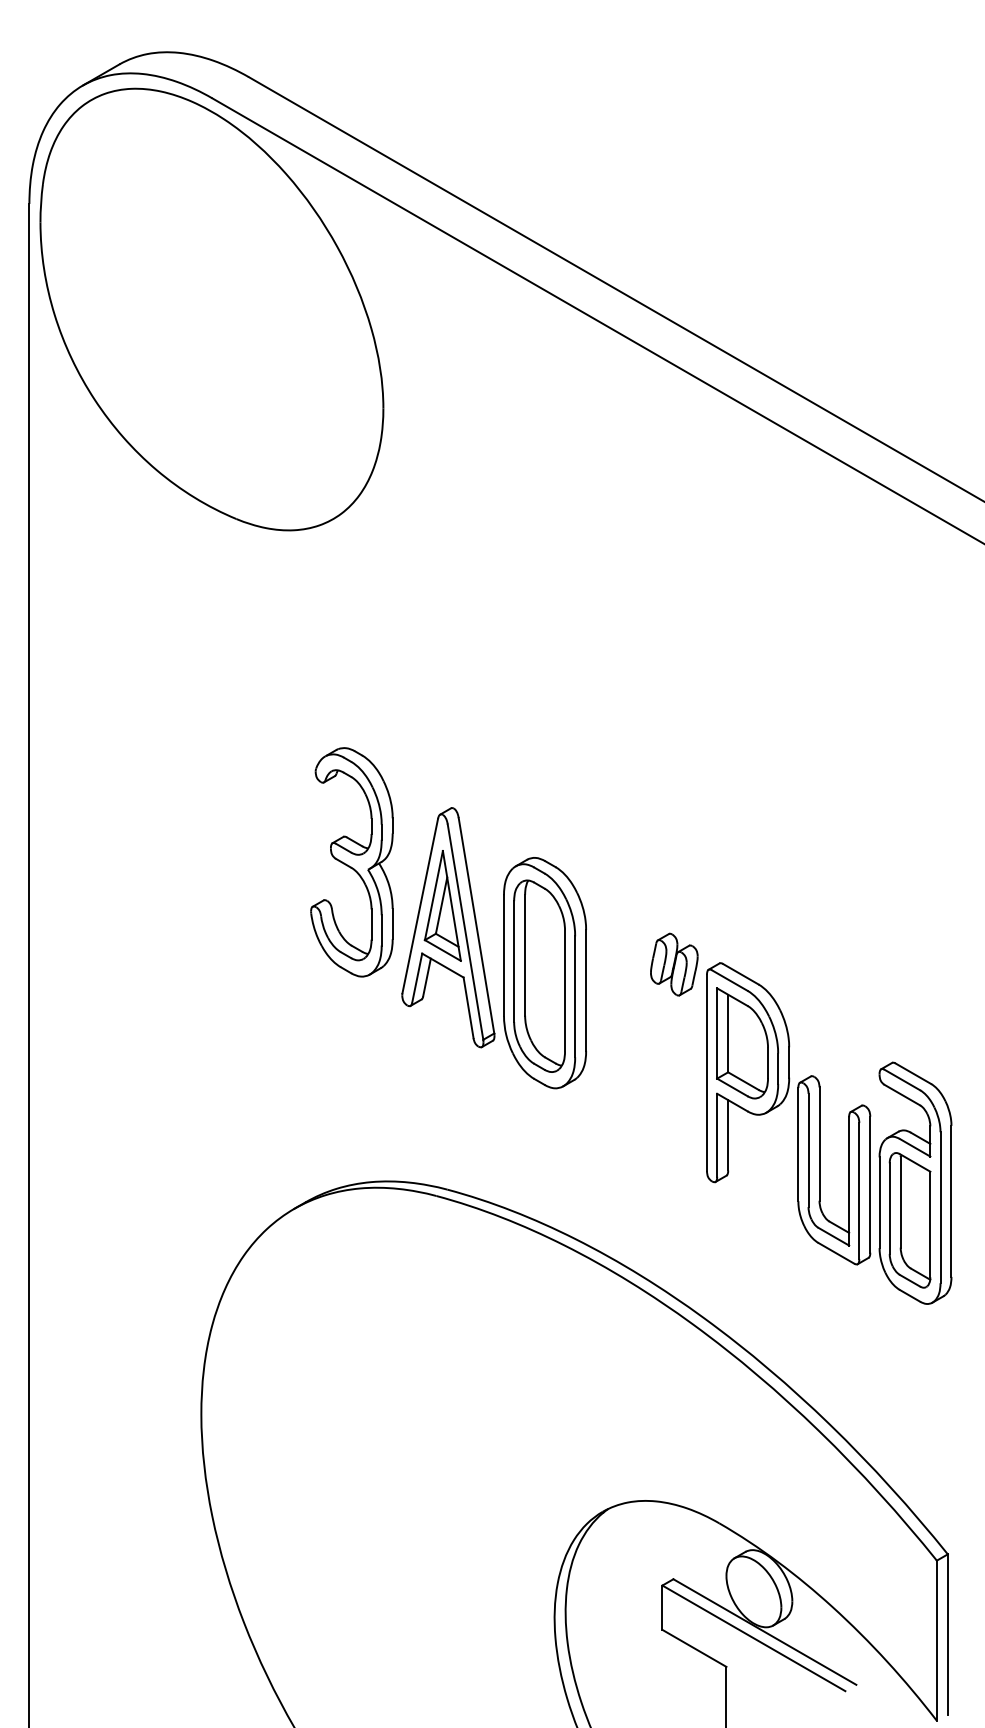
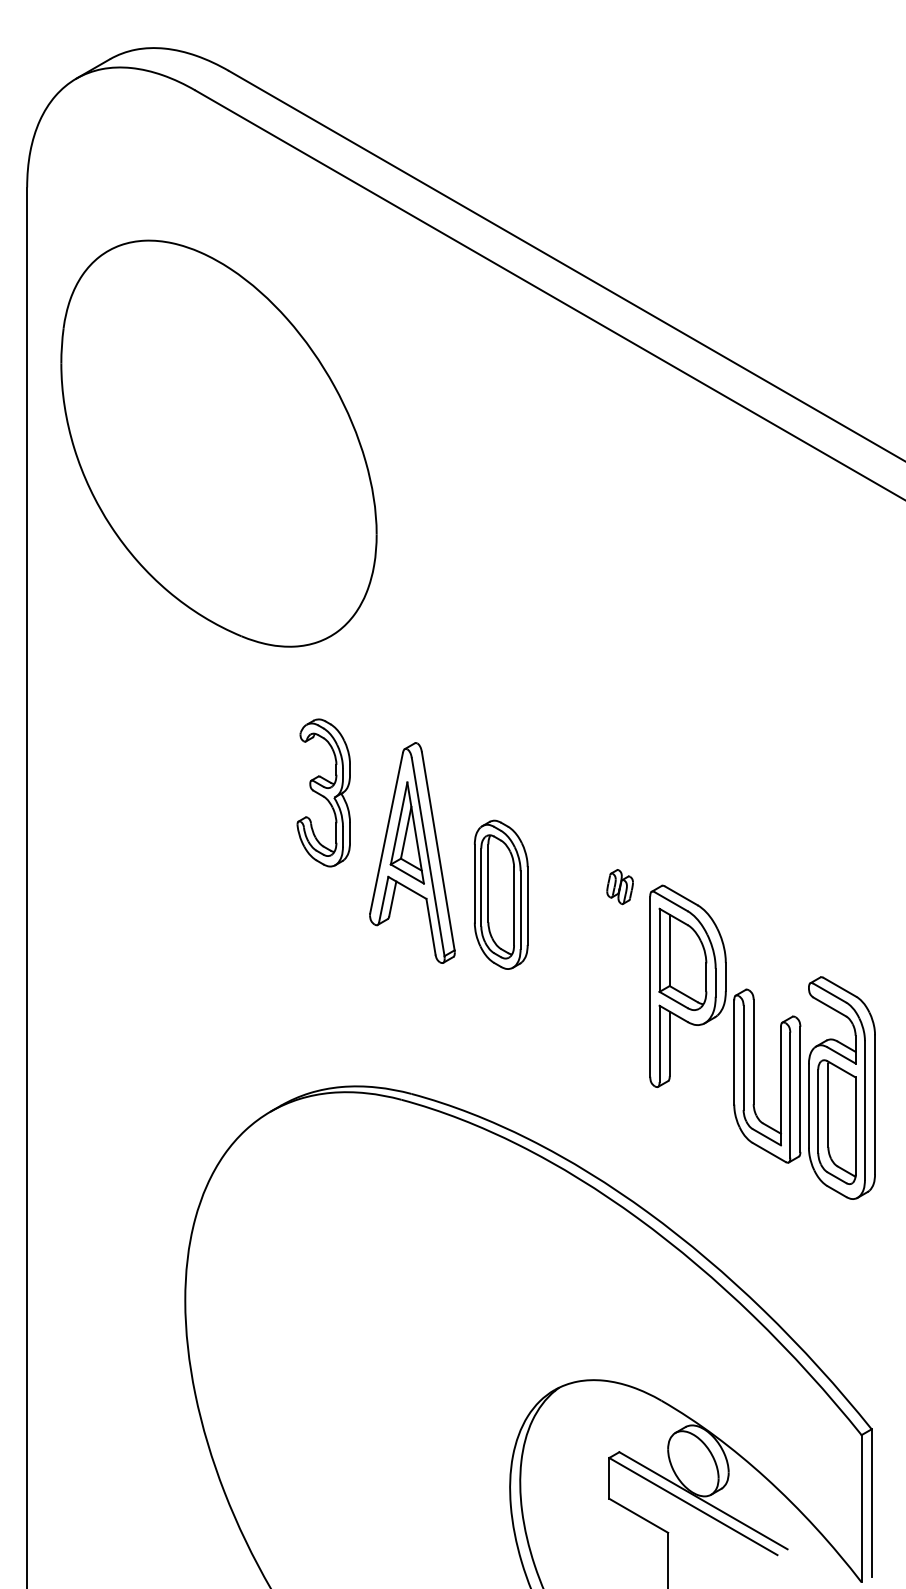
part: (211, 309) -> (218, 443), moved
part: (351, 861) -> (323, 792), size x0.7
part: (673, 964) -> (619, 886), size x0.6
part: (544, 972) -> (500, 894), size x0.7

